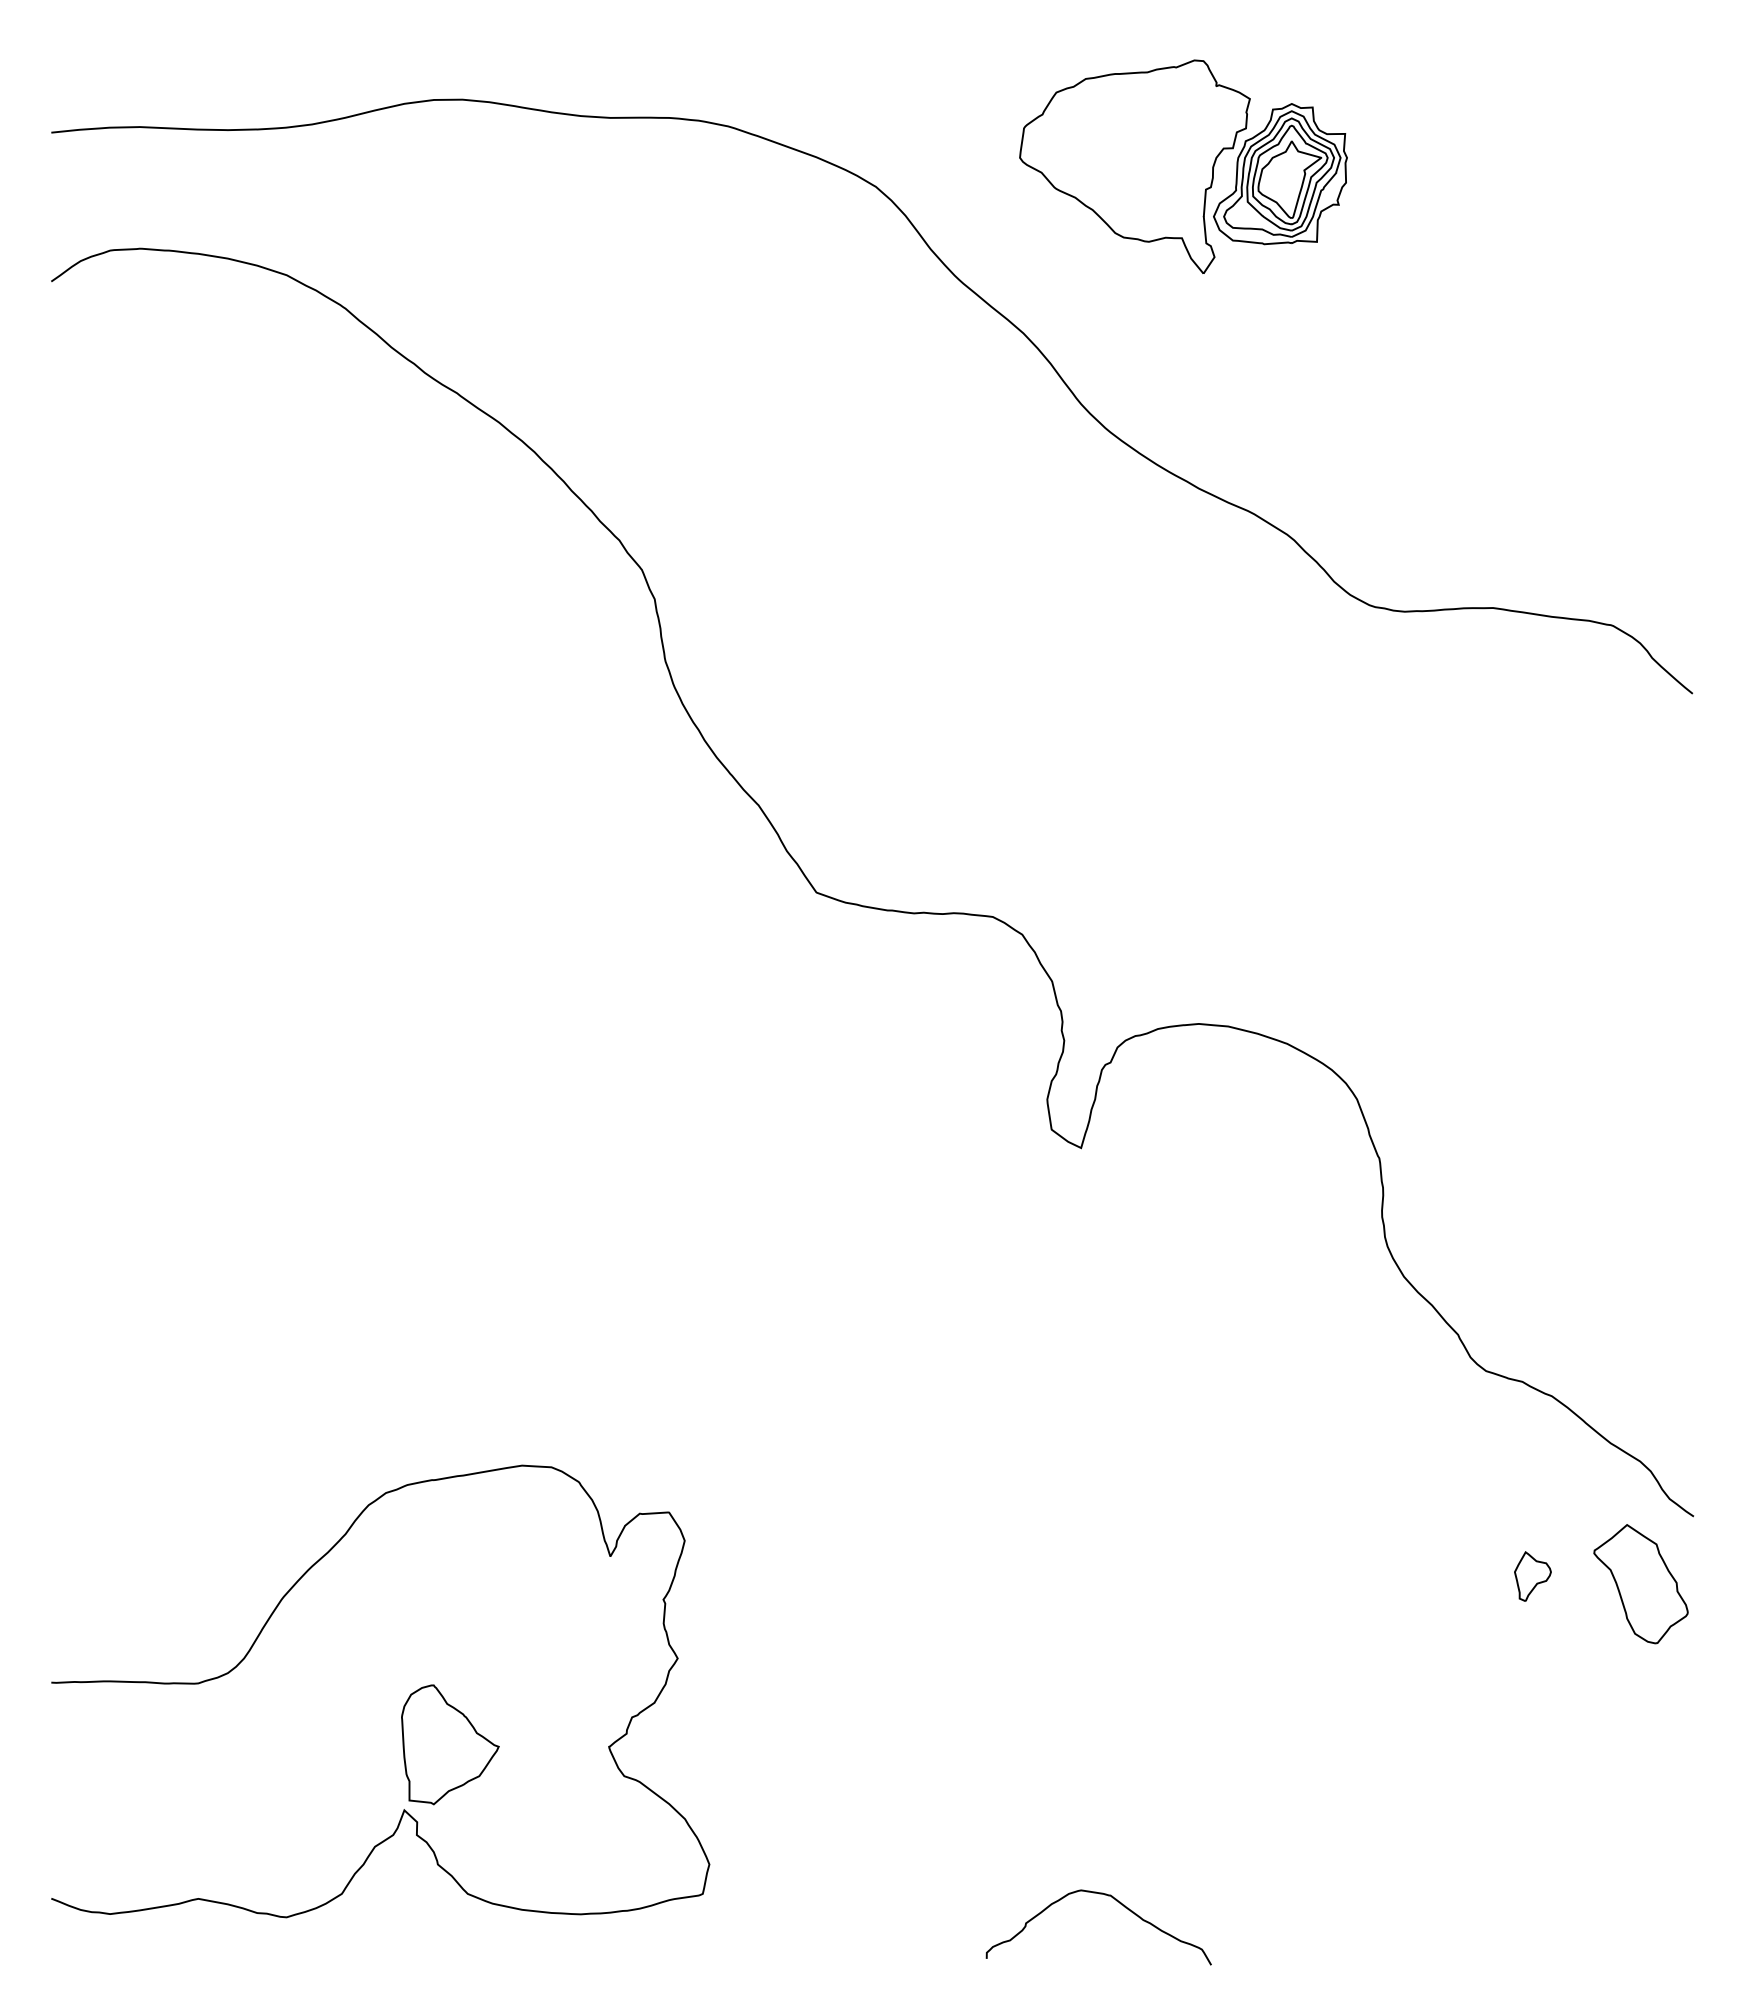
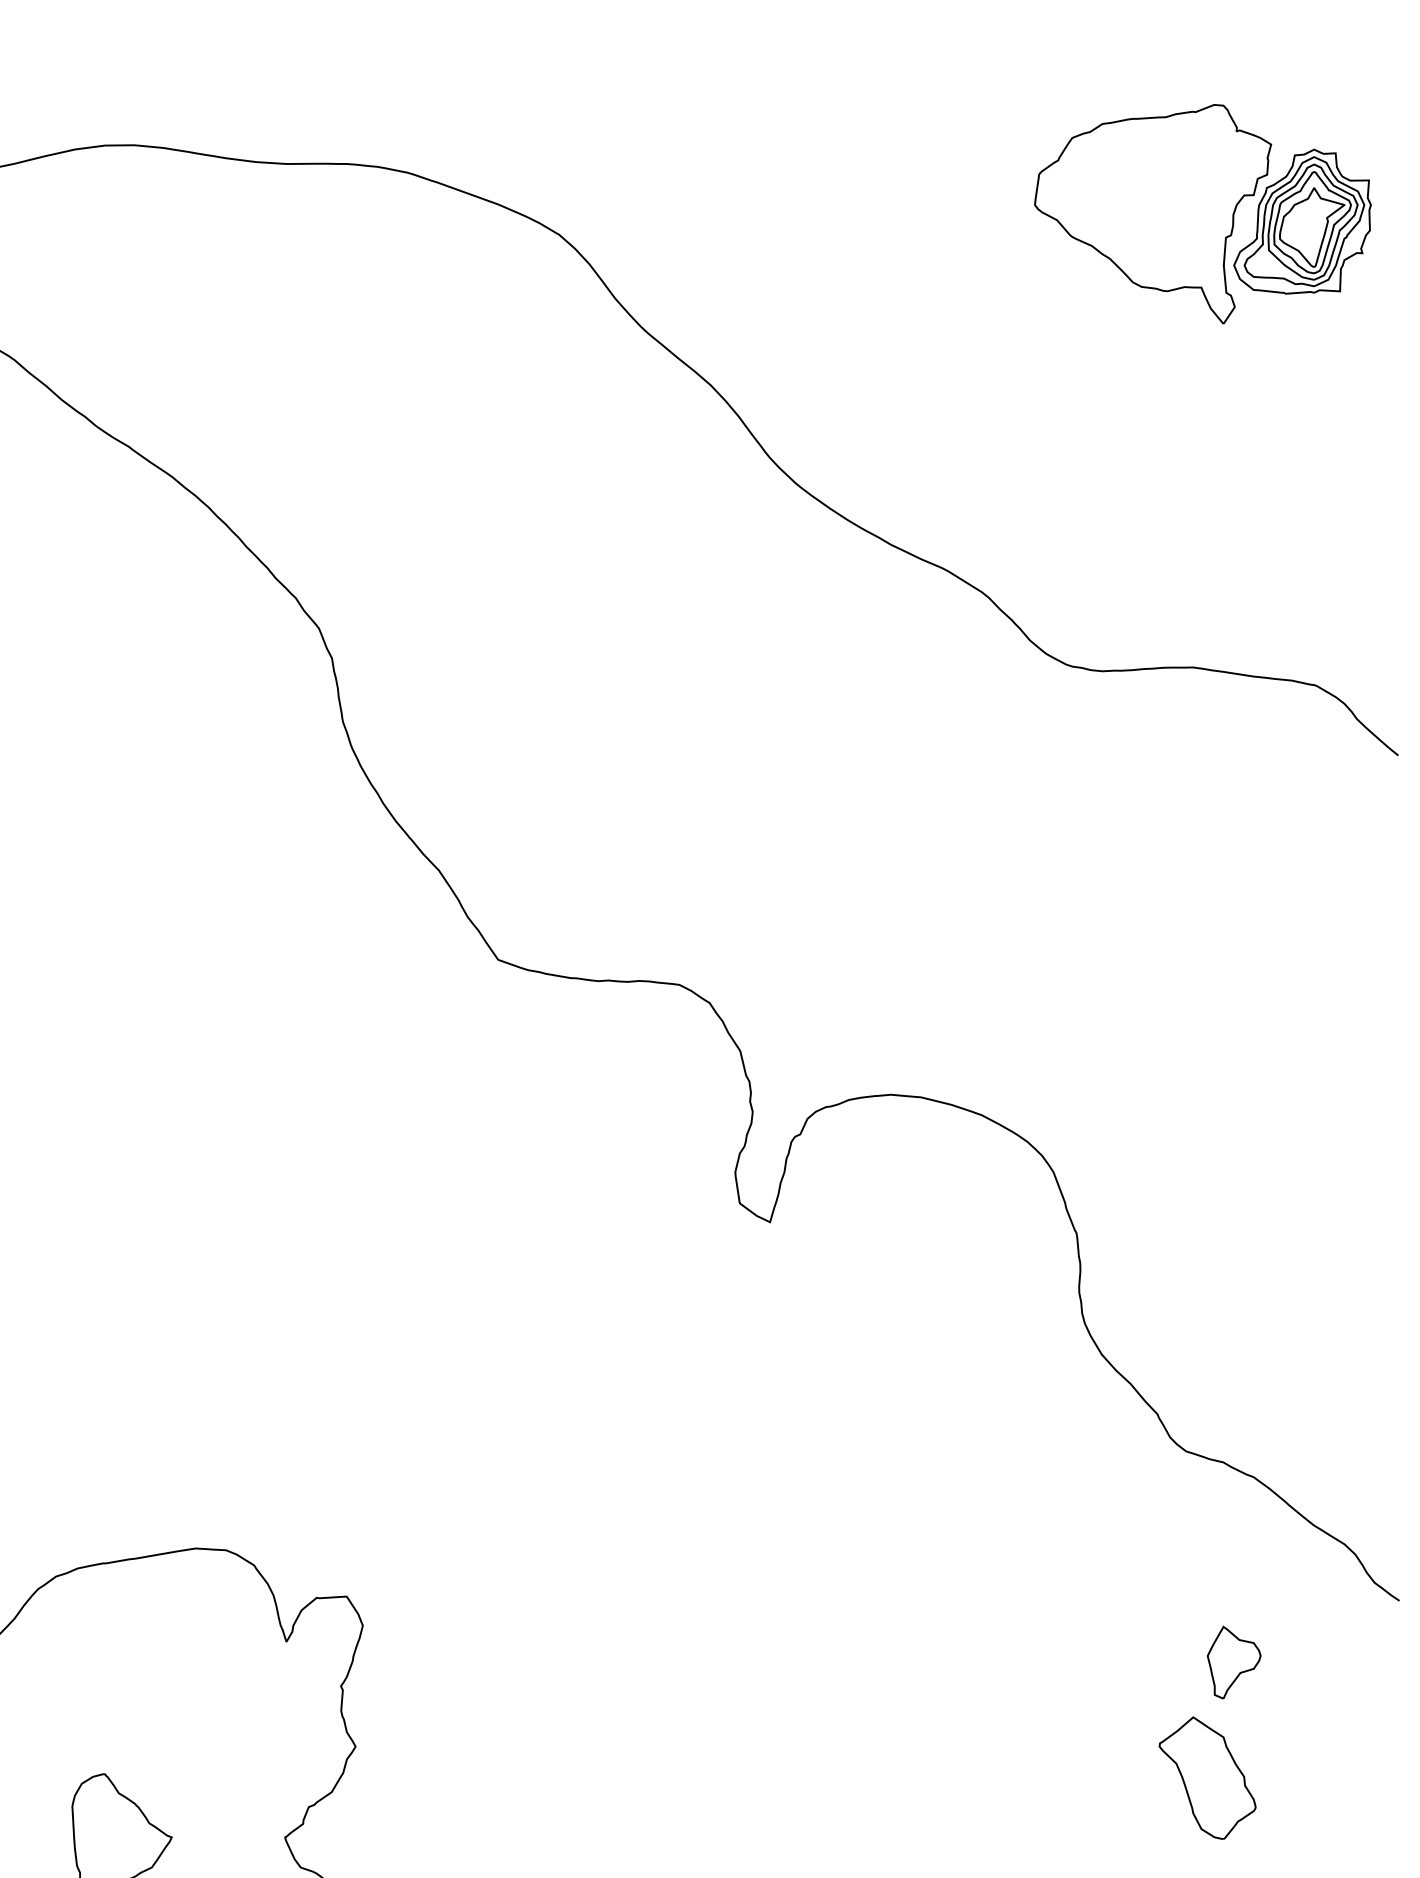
part: (1183, 166) -> (1202, 213), moved
part: (1532, 1576) -> (1233, 1662), size x1.43
part: (1640, 1584) -> (1207, 1778), moved

